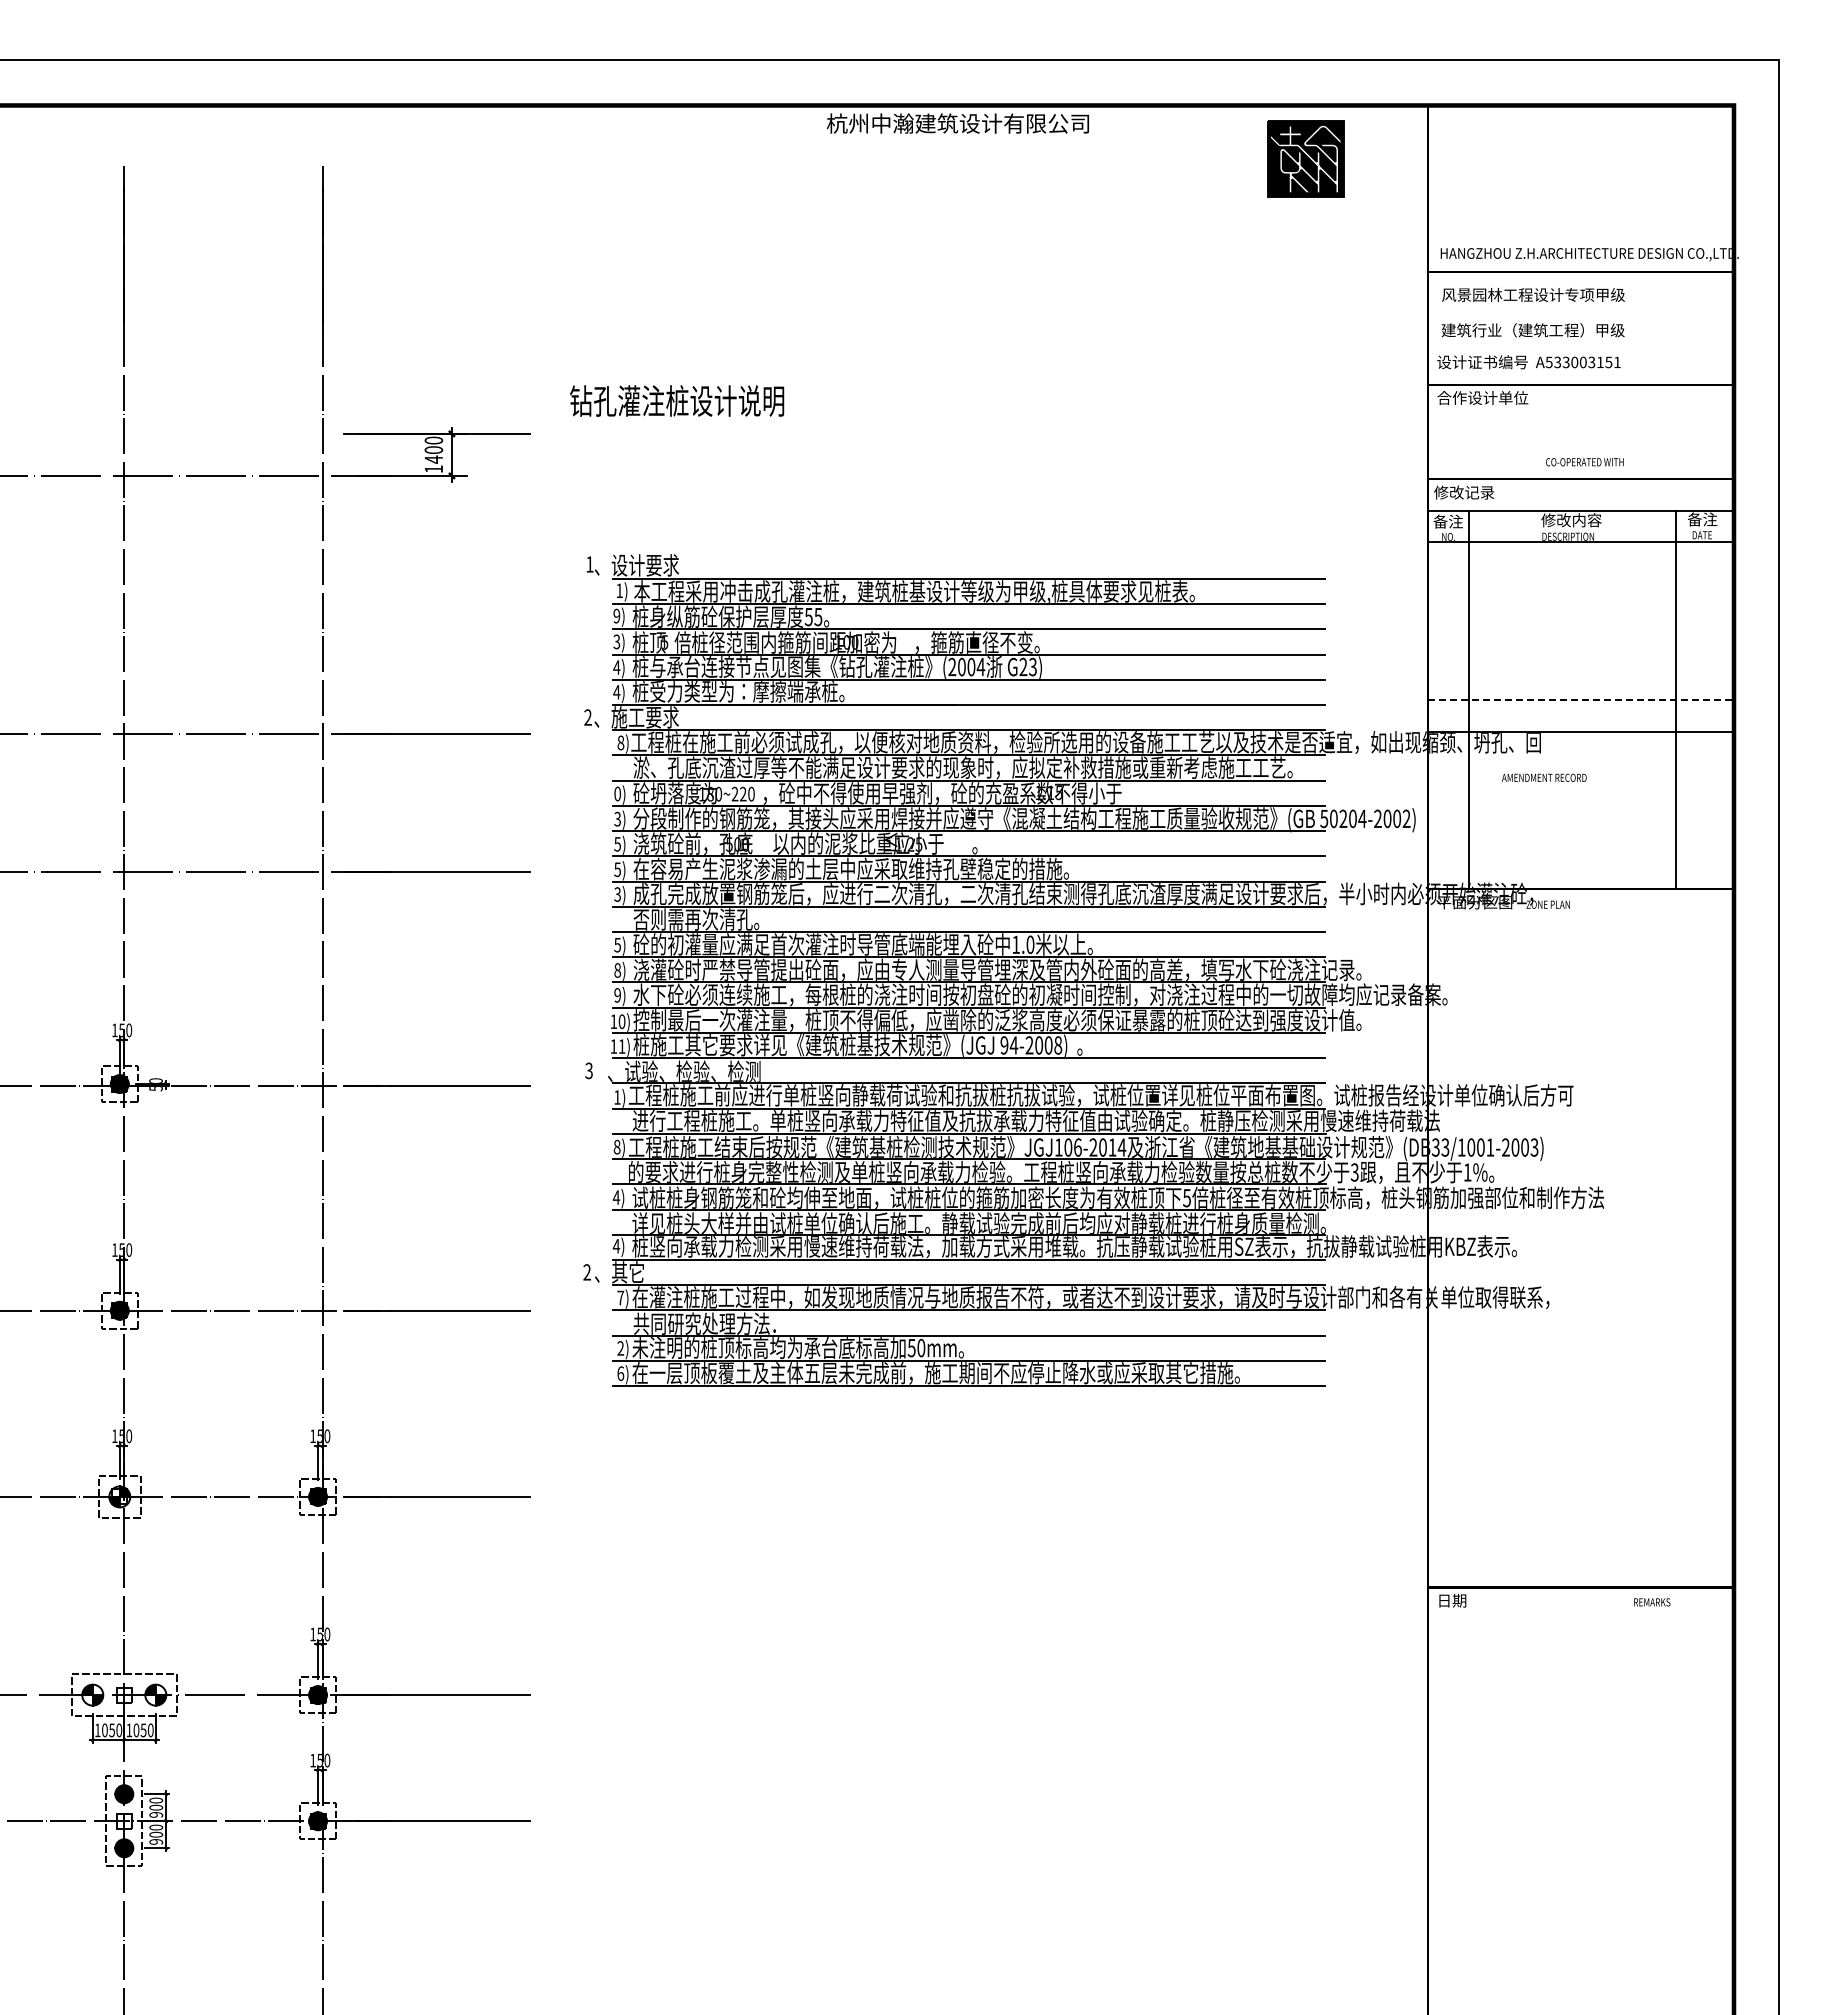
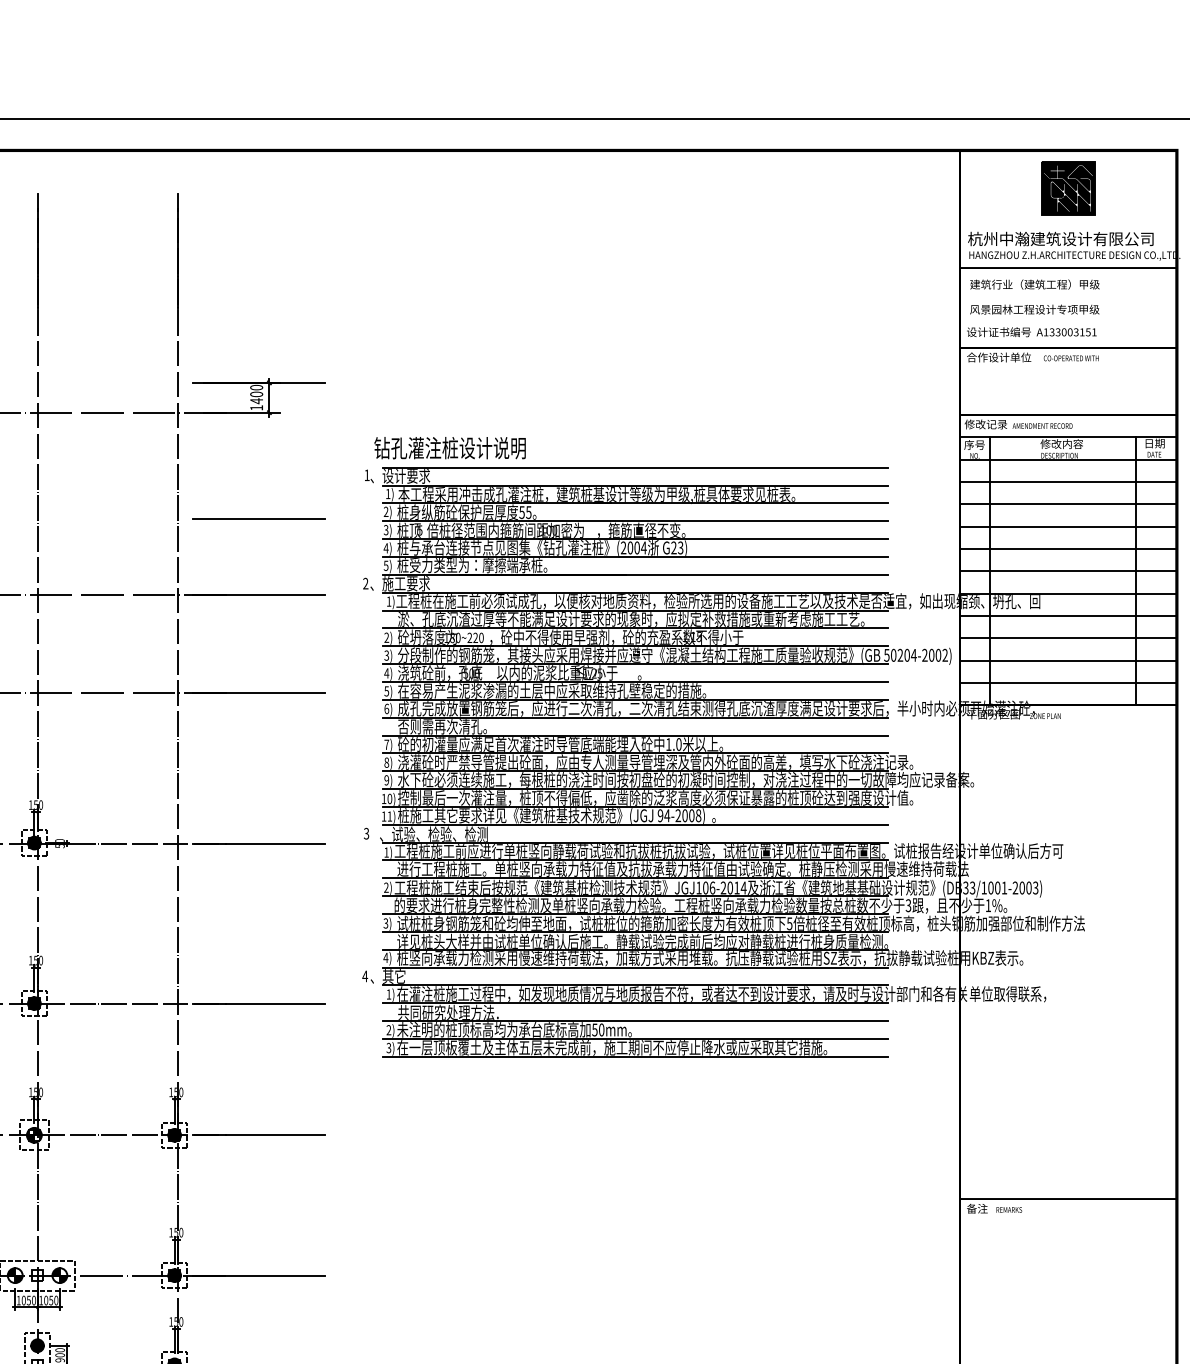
text: (957, 123) -> (1060, 238), moved
part: (1305, 158) -> (1068, 187), moved
text: (1518, 294) -> (1024, 284), 风景园林工程设计专项甲级 -> 建筑行业（建筑工程）甲级
text: (1517, 330) -> (1023, 309), 建筑行业（建筑工程）甲级 -> 风景园林工程设计专项甲级
text: (1548, 362) -> (1045, 332), A533003151 -> A133003151
text: (677, 400) -> (450, 447), moved
text: (1584, 462) -> (1071, 358), moved
text: (1702, 519) -> (1154, 443), 备注 -> 日期
text: (1447, 521) -> (974, 444), 备注 -> 序号
line: (968, 553) -> (635, 467), added
line: (1580, 573) -> (1068, 481), added
line: (1580, 605) -> (1068, 504), added
text: (616, 616) -> (385, 512), 9) -> 2)
line: (436, 626) -> (258, 519), added
line: (1580, 636) -> (1068, 526), added
line: (1580, 668) -> (1068, 548), added
text: (616, 692) -> (385, 565), 4) -> 5)
line: (1581, 700) -> (1068, 571), dashed -> solid
text: (620, 742) -> (388, 601), 8) -> 1)
line: (1580, 763) -> (1068, 616), added
text: (1544, 777) -> (1042, 425), moved
text: (617, 793) -> (386, 637), 0) -> 2)
line: (1580, 794) -> (1068, 638), added
line: (1580, 826) -> (1068, 660), added
text: (617, 844) -> (386, 673), 5) -> 4)
line: (1580, 857) -> (1068, 682), added
text: (617, 894) -> (386, 708), 3) -> 6)
text: (617, 945) -> (386, 745), 5) -> 7)
text: (616, 1146) -> (385, 887), 8) -> 2)
text: (616, 1197) -> (385, 923), 4) -> 3)
text: (587, 1272) -> (365, 976), 2 -> 4
text: (620, 1297) -> (388, 994), 7) -> 1)
text: (620, 1373) -> (388, 1047), 6) -> 3)
text: (1451, 1600) -> (976, 1208), 日期 -> 备注
text: (1652, 1602) -> (1009, 1210), moved

